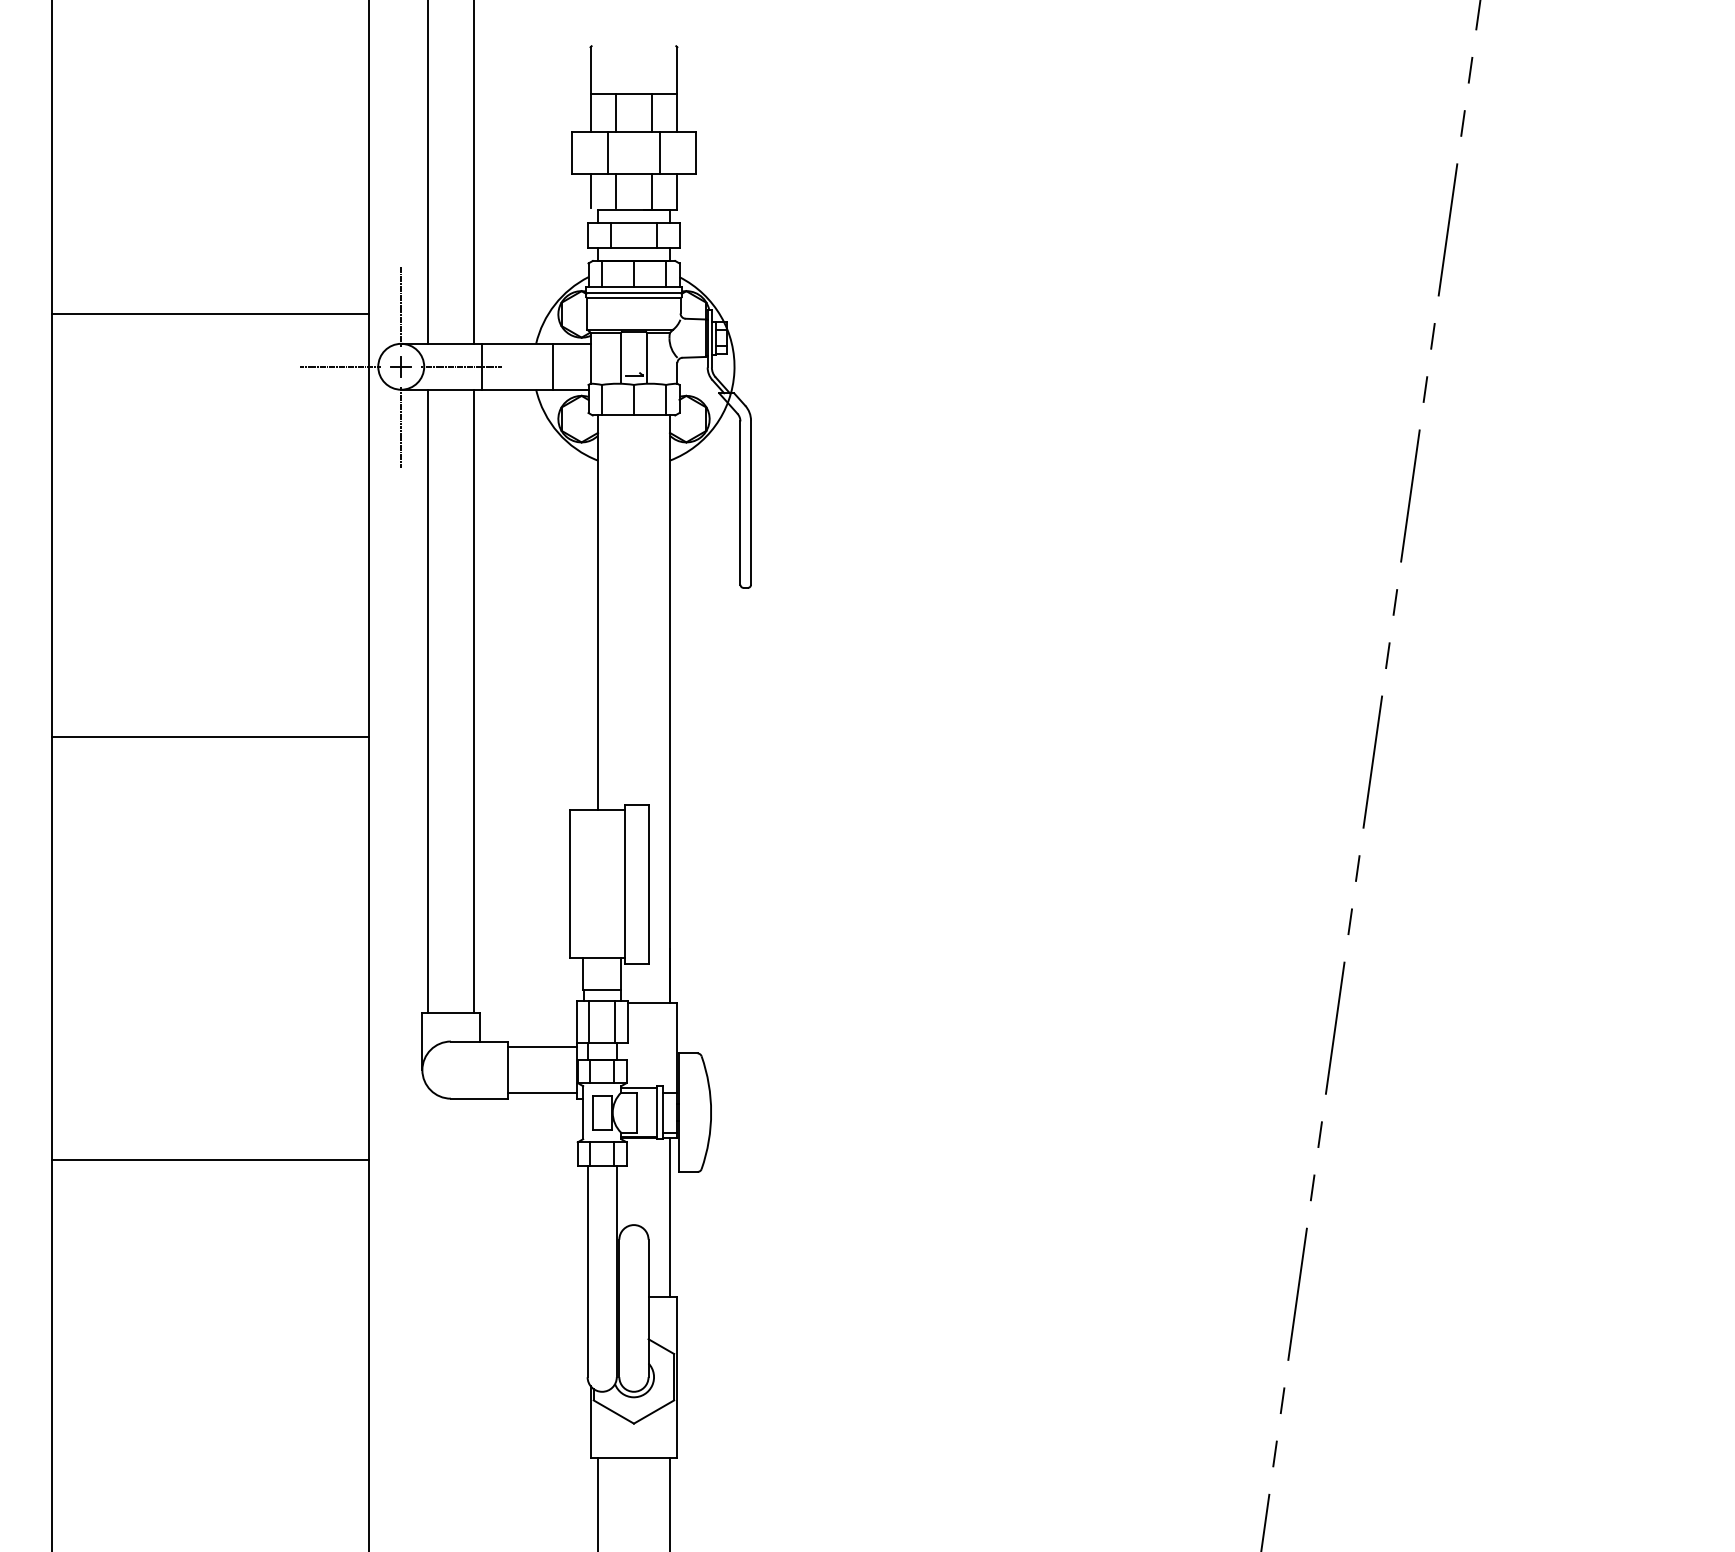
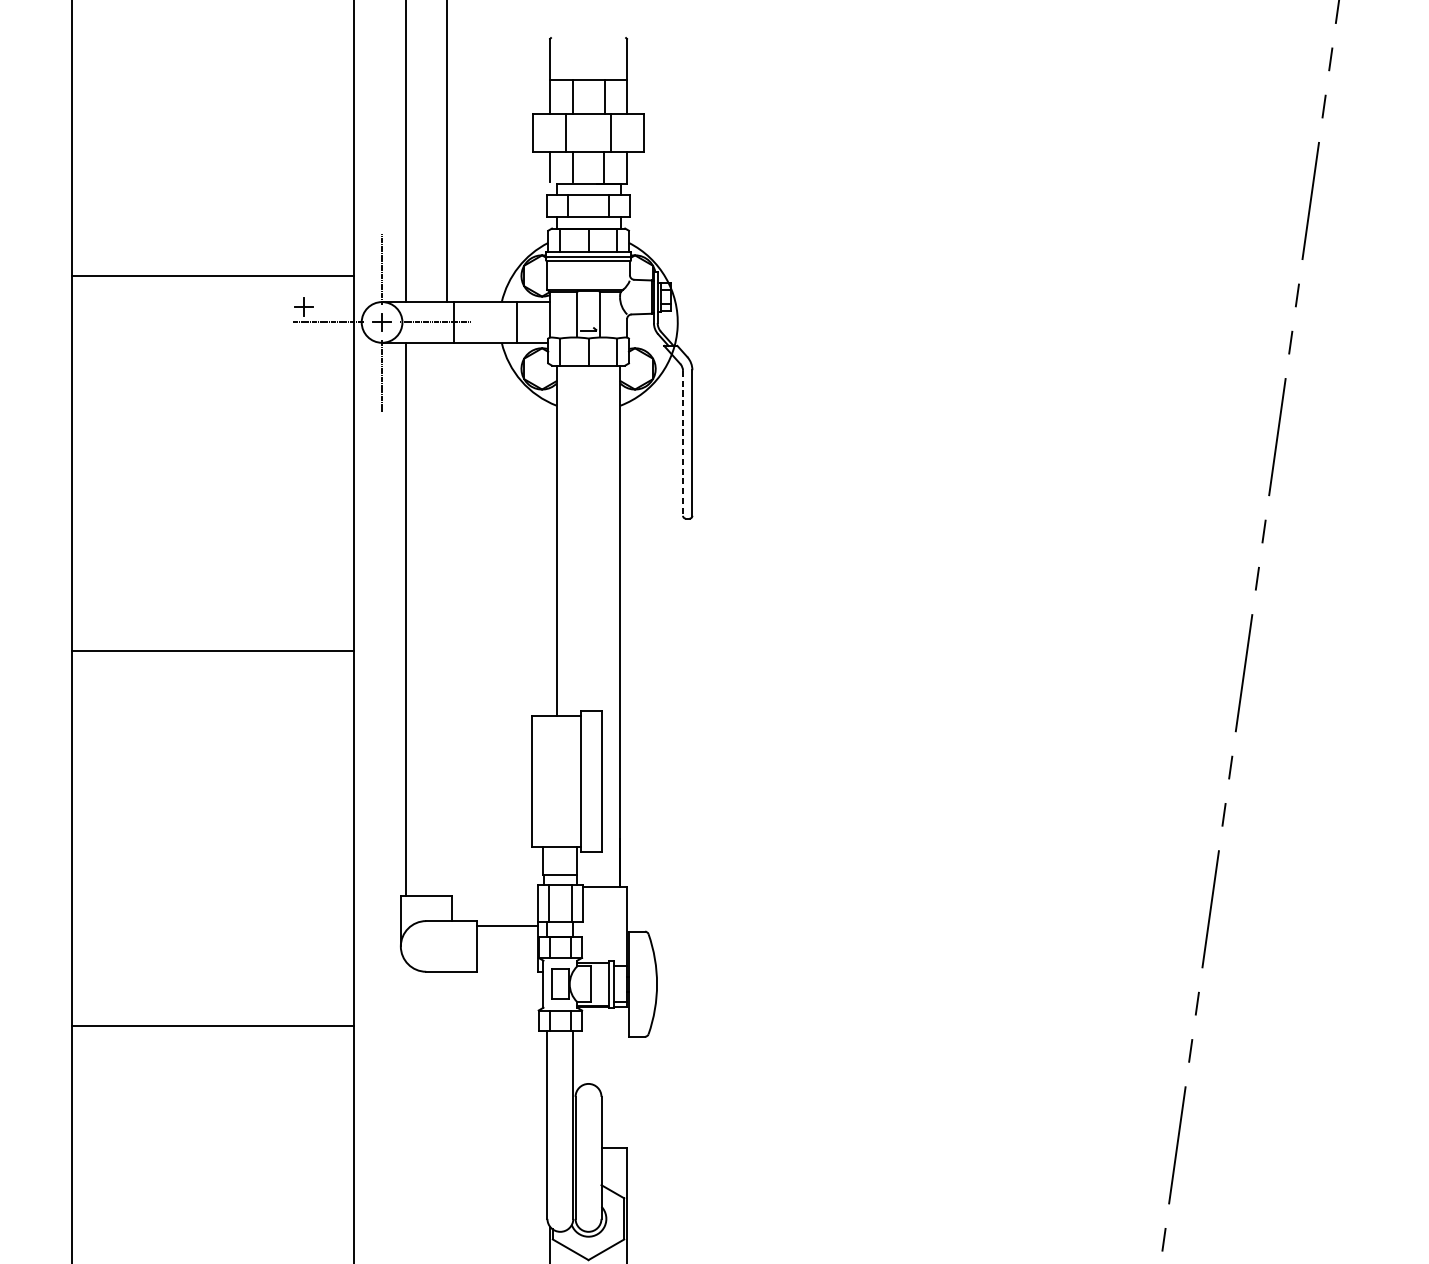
part: (312, 349) -> (303, 307), added
line: (740, 503) -> (683, 443), solid -> dashed
line: (473, 701) -> (446, 619), removed
line: (542, 1093) -> (507, 967), removed
line: (669, 1217) -> (620, 1077), removed

